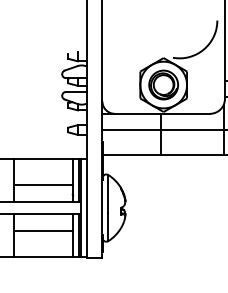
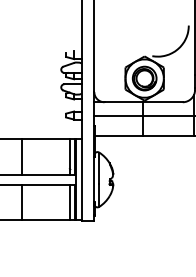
line: (43, 185) -> (45, 161), removed
line: (43, 230) -> (45, 198), removed

